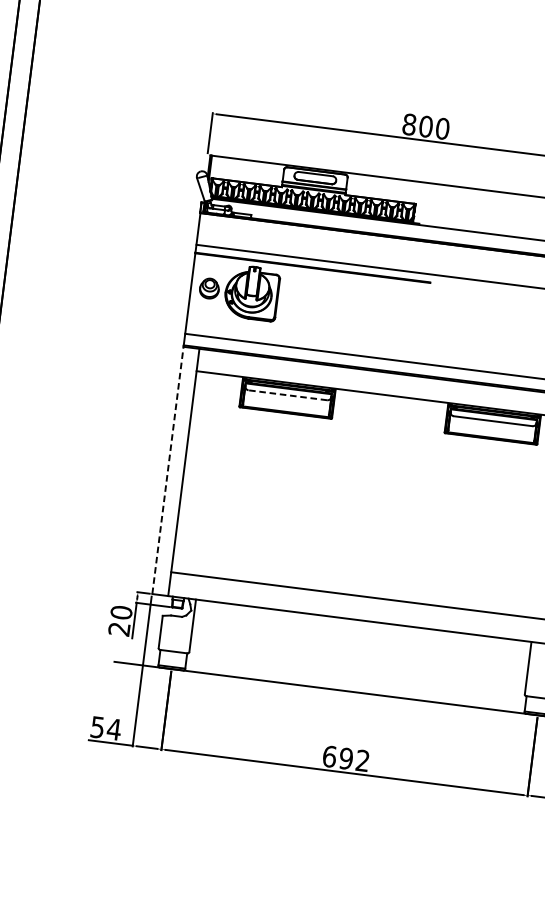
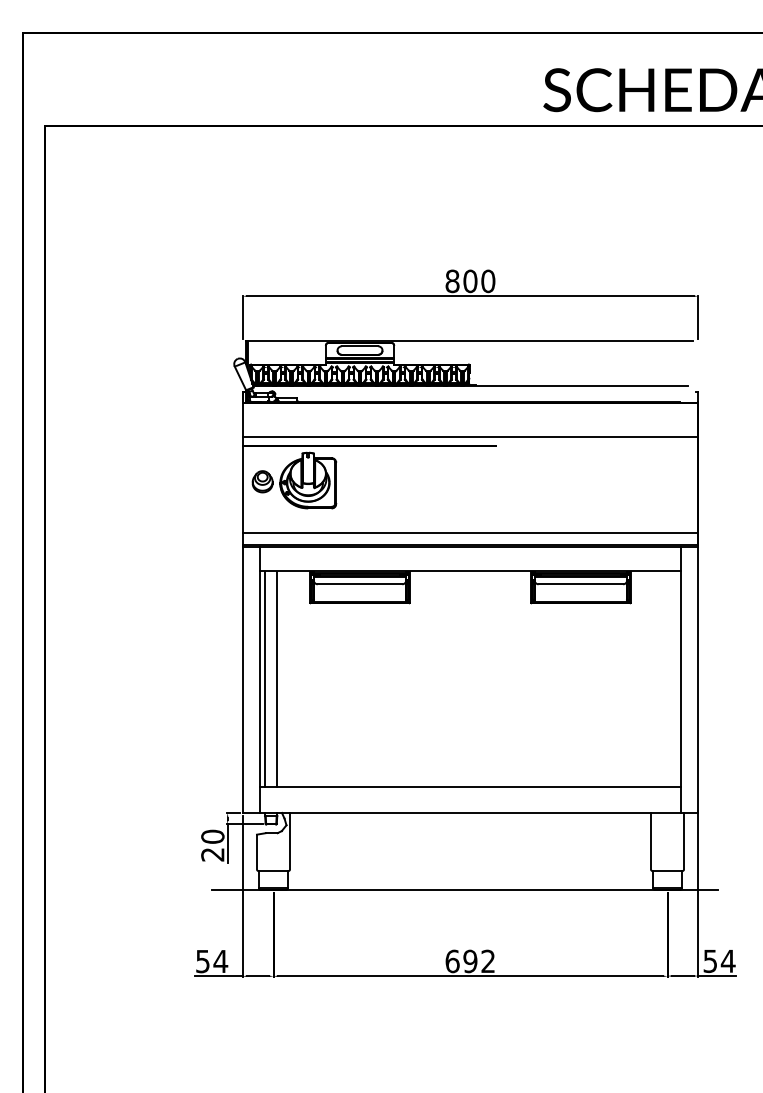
line: (287, 395) -> (359, 584), dashed -> solid
line: (168, 470) -> (243, 679), dashed -> solid
line: (189, 471) -> (265, 678), added
line: (200, 473) -> (277, 678), added

